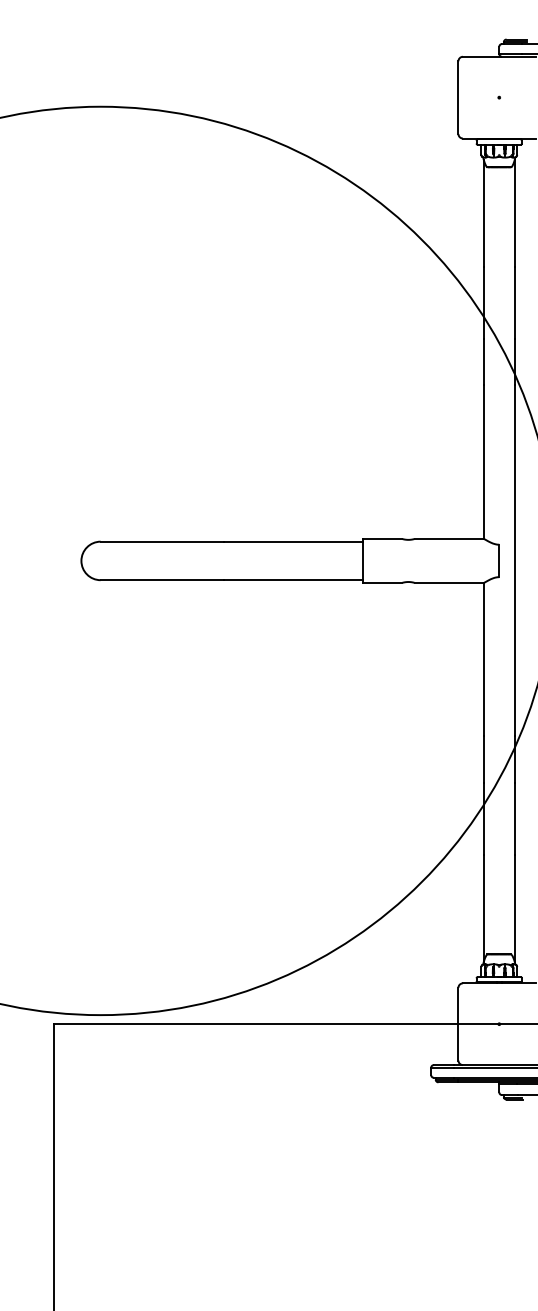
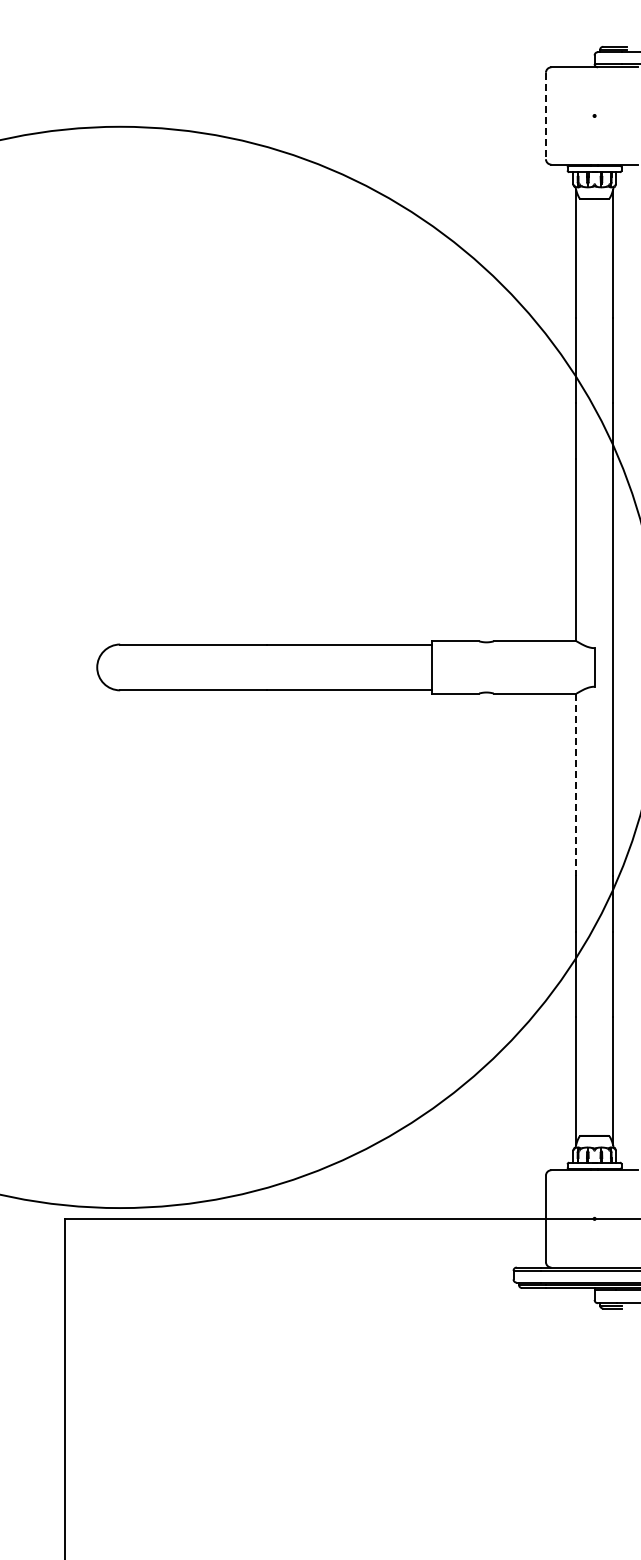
line: (458, 98) -> (545, 116), solid -> dashed
line: (484, 660) -> (576, 785), solid -> dashed

